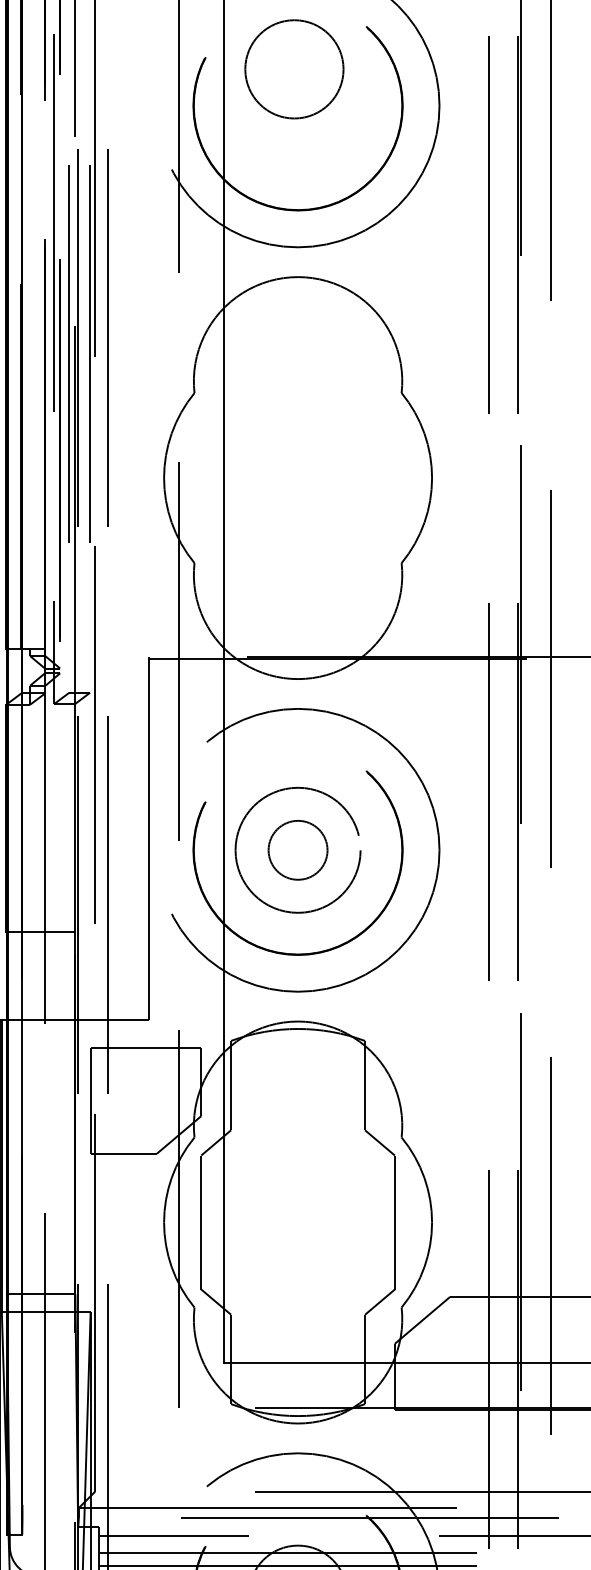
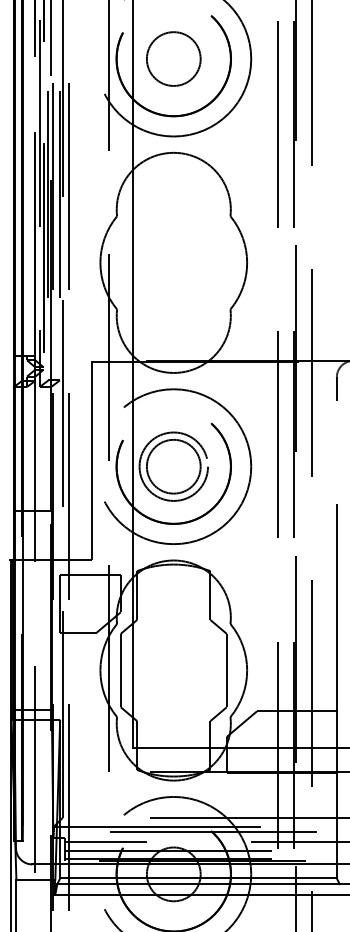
circle: (293, 68) -> (173, 58), moved
circle: (297, 849) -> (173, 466), size x1.67

